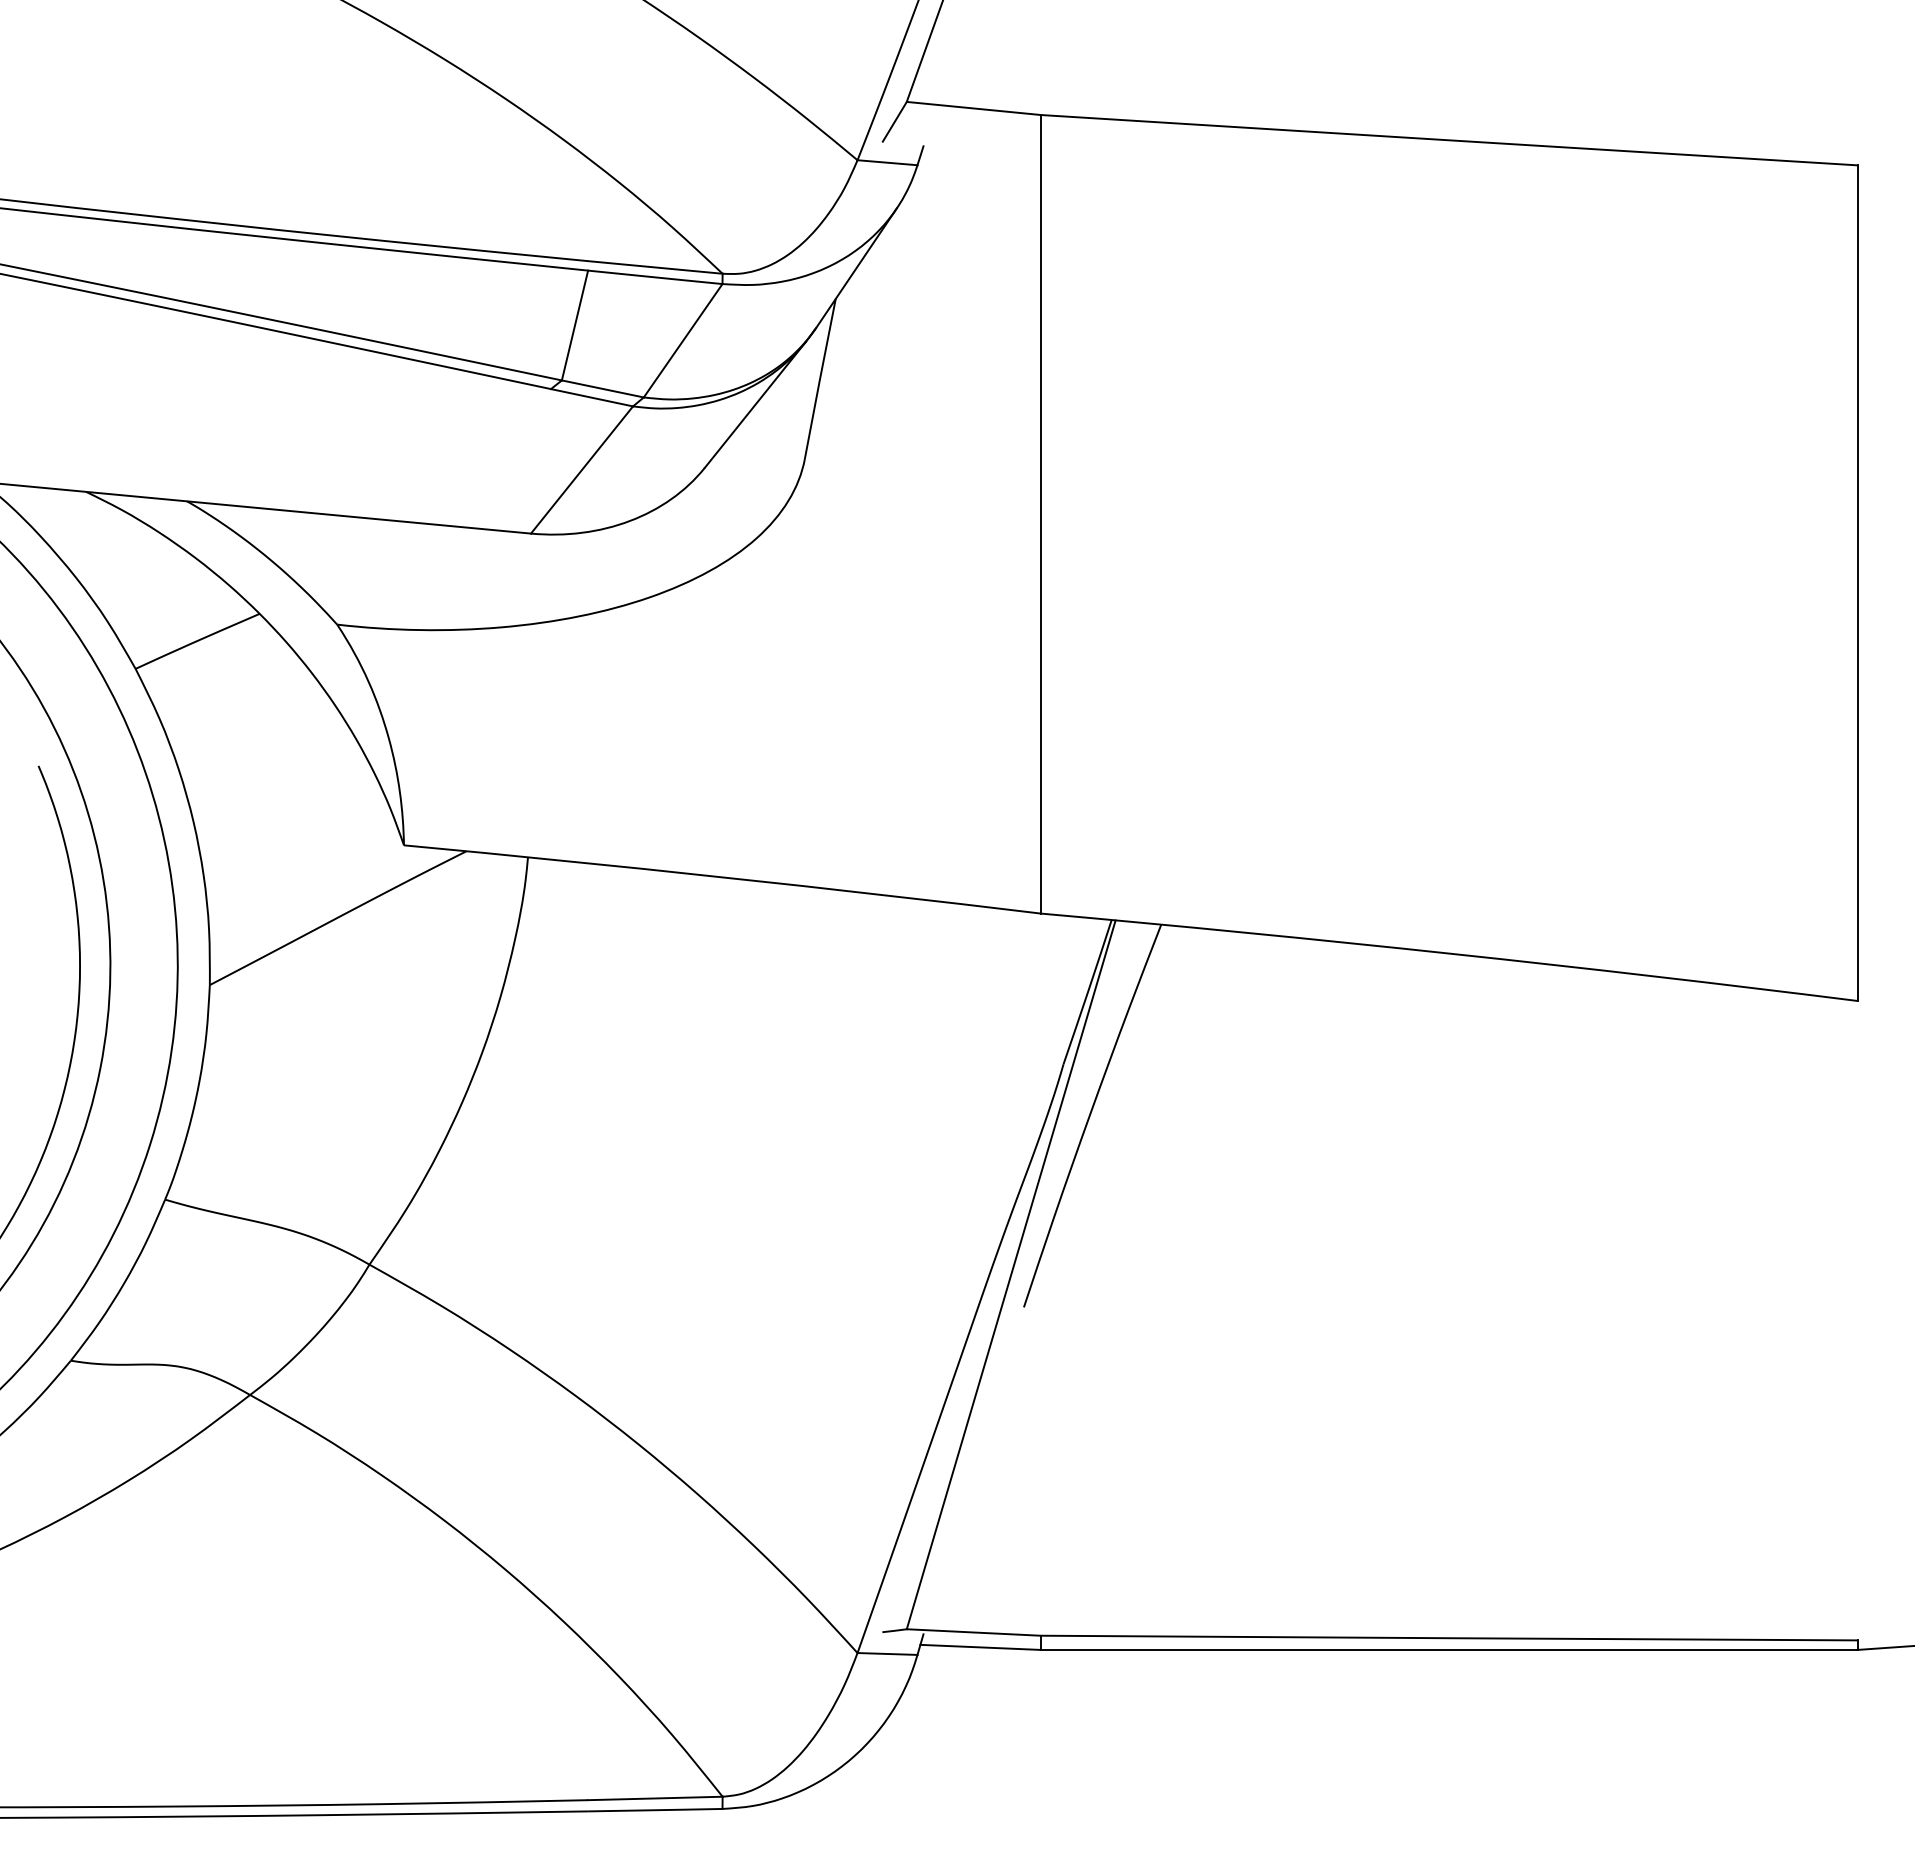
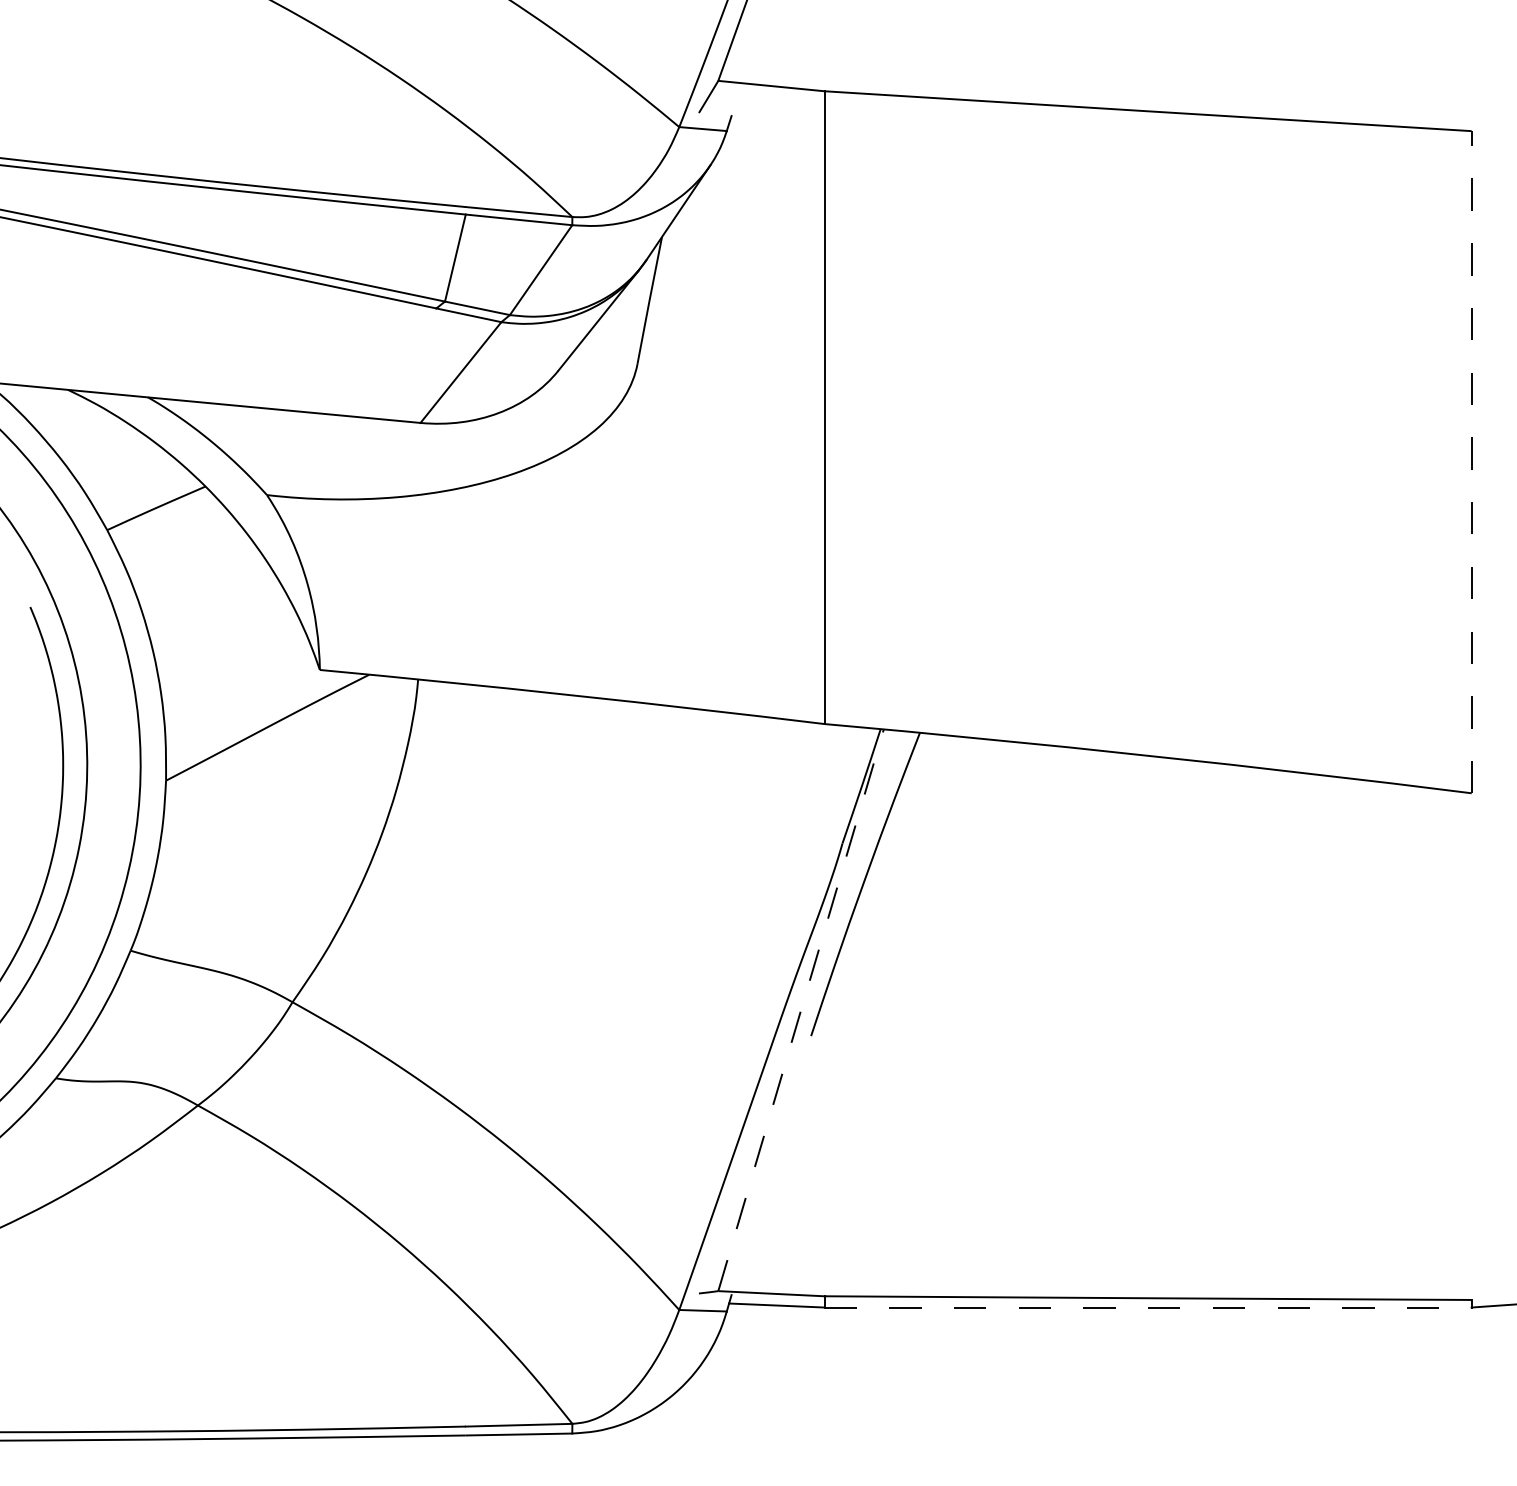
line: (1857, 583) -> (1471, 462), solid -> dashed
line: (1011, 1274) -> (801, 1010), solid -> dashed
line: (1449, 1649) -> (1148, 1307), solid -> dashed

